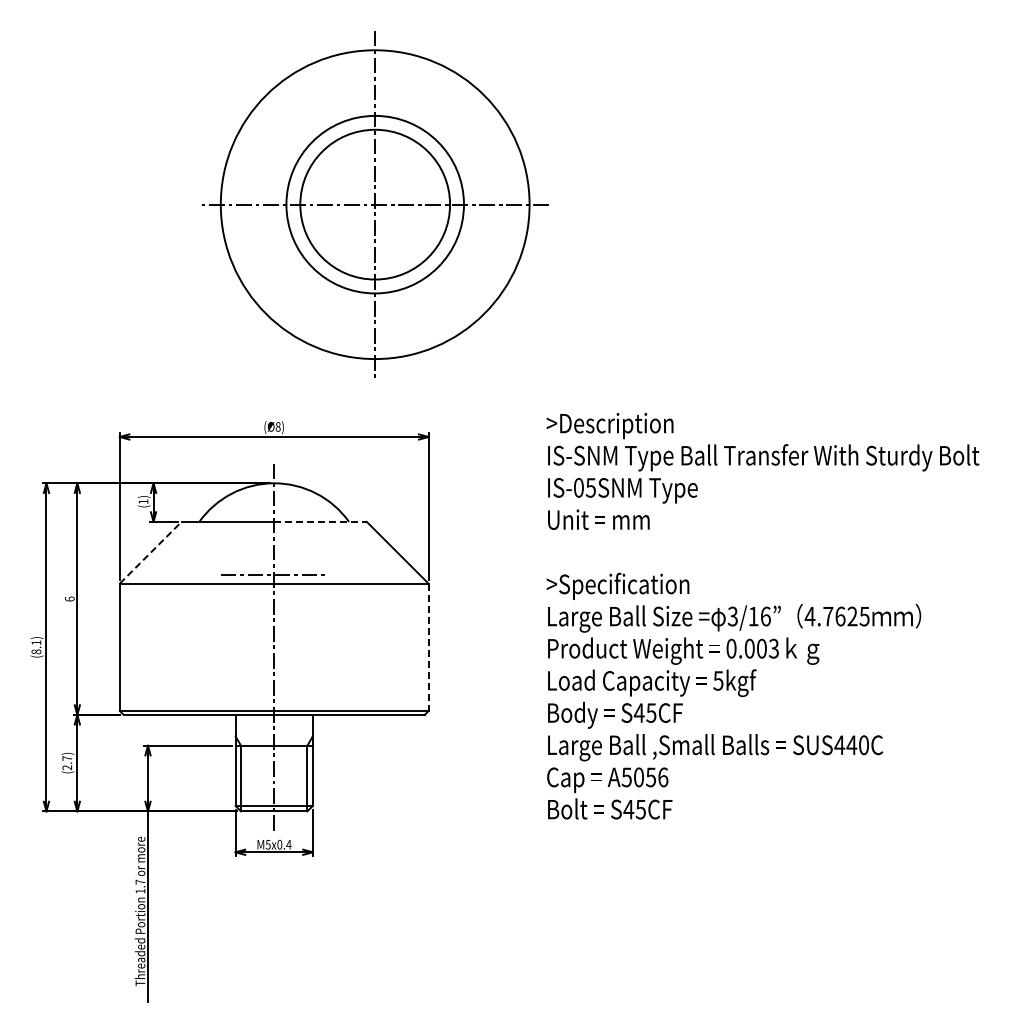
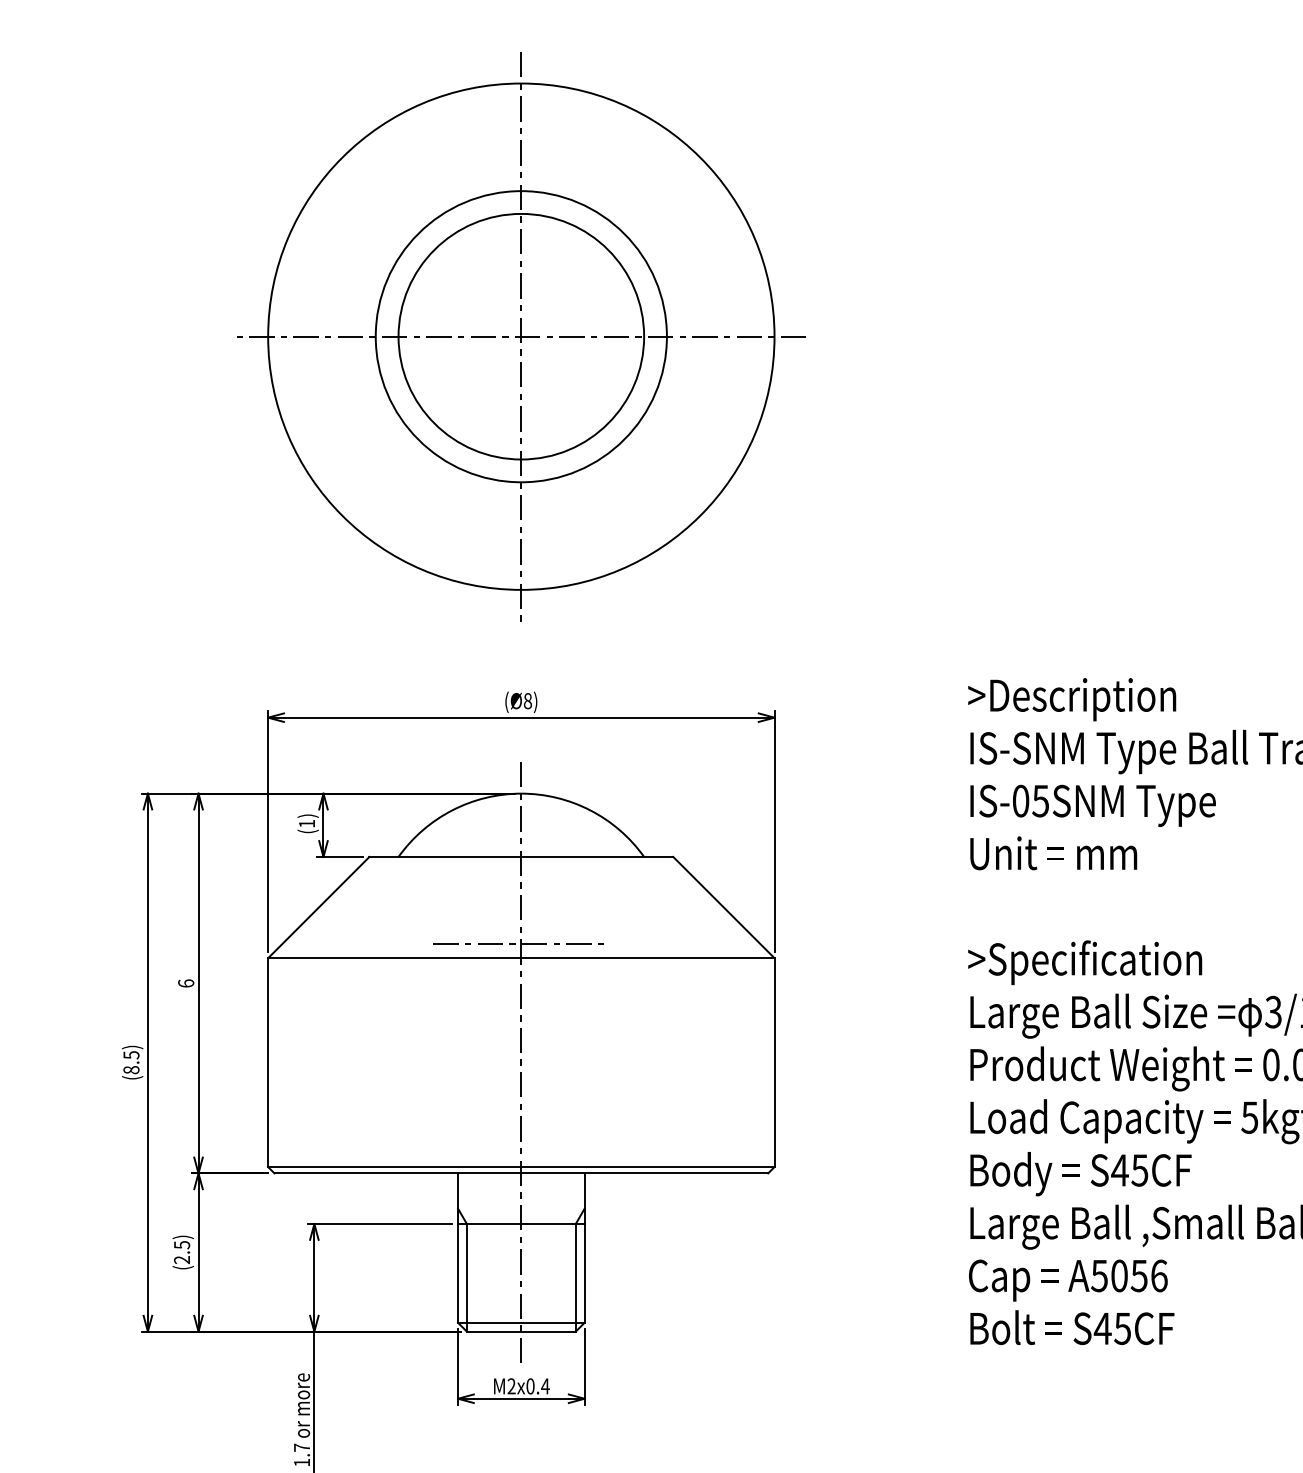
part: (375, 204) -> (521, 336), moved
line: (321, 521) -> (598, 856), dashed -> solid
line: (150, 552) -> (318, 907), dashed -> solid
text: (36, 642) -> (131, 1054), (8.1) -> (8.5)
line: (428, 647) -> (774, 1062), dashed -> solid
text: (67, 758) -> (182, 1244), (2.7) -> (2.5)
text: (267, 844) -> (510, 1385), M5x0.4 -> M2x0.4

